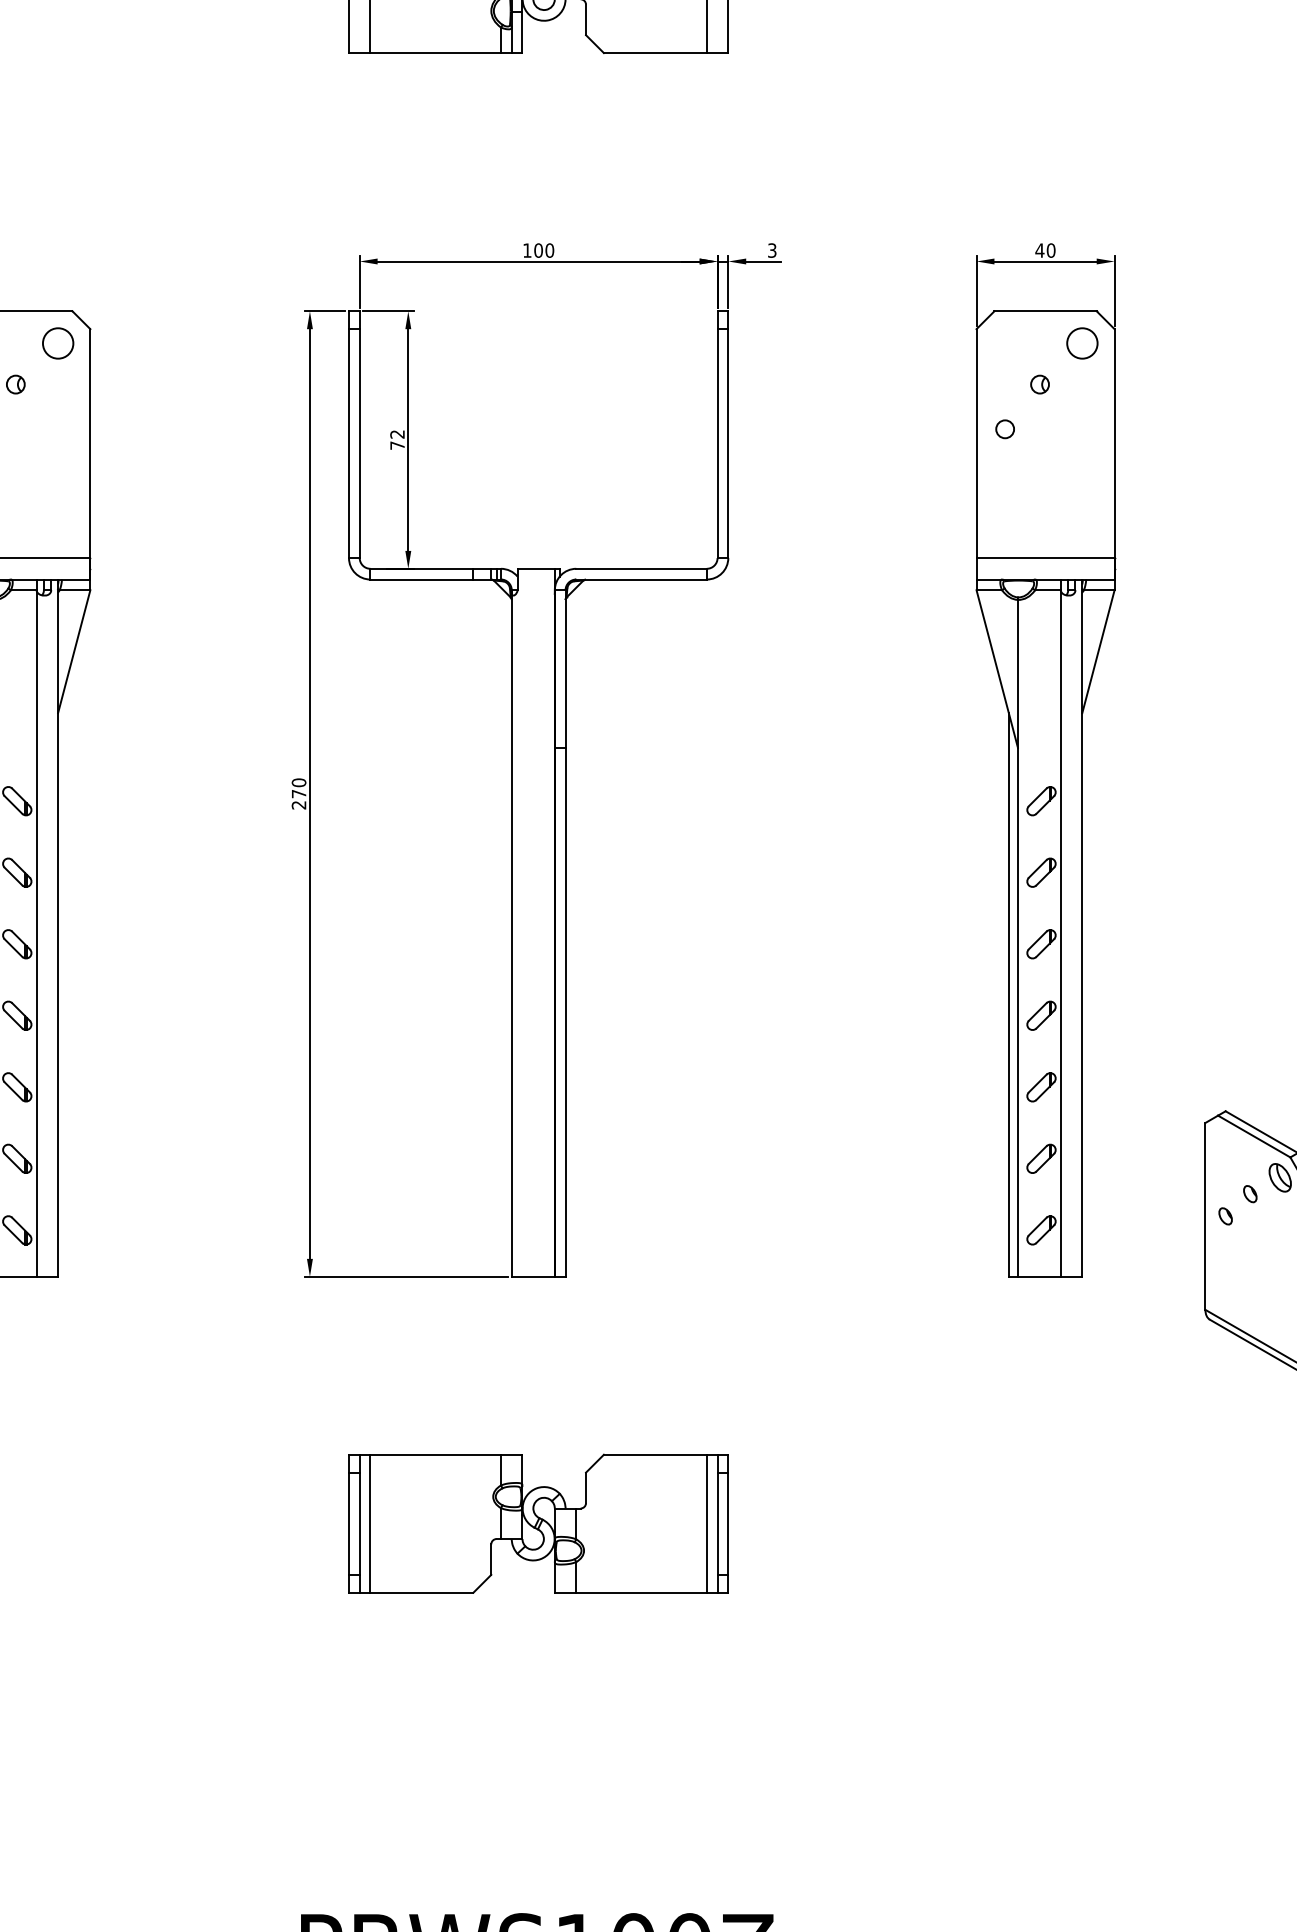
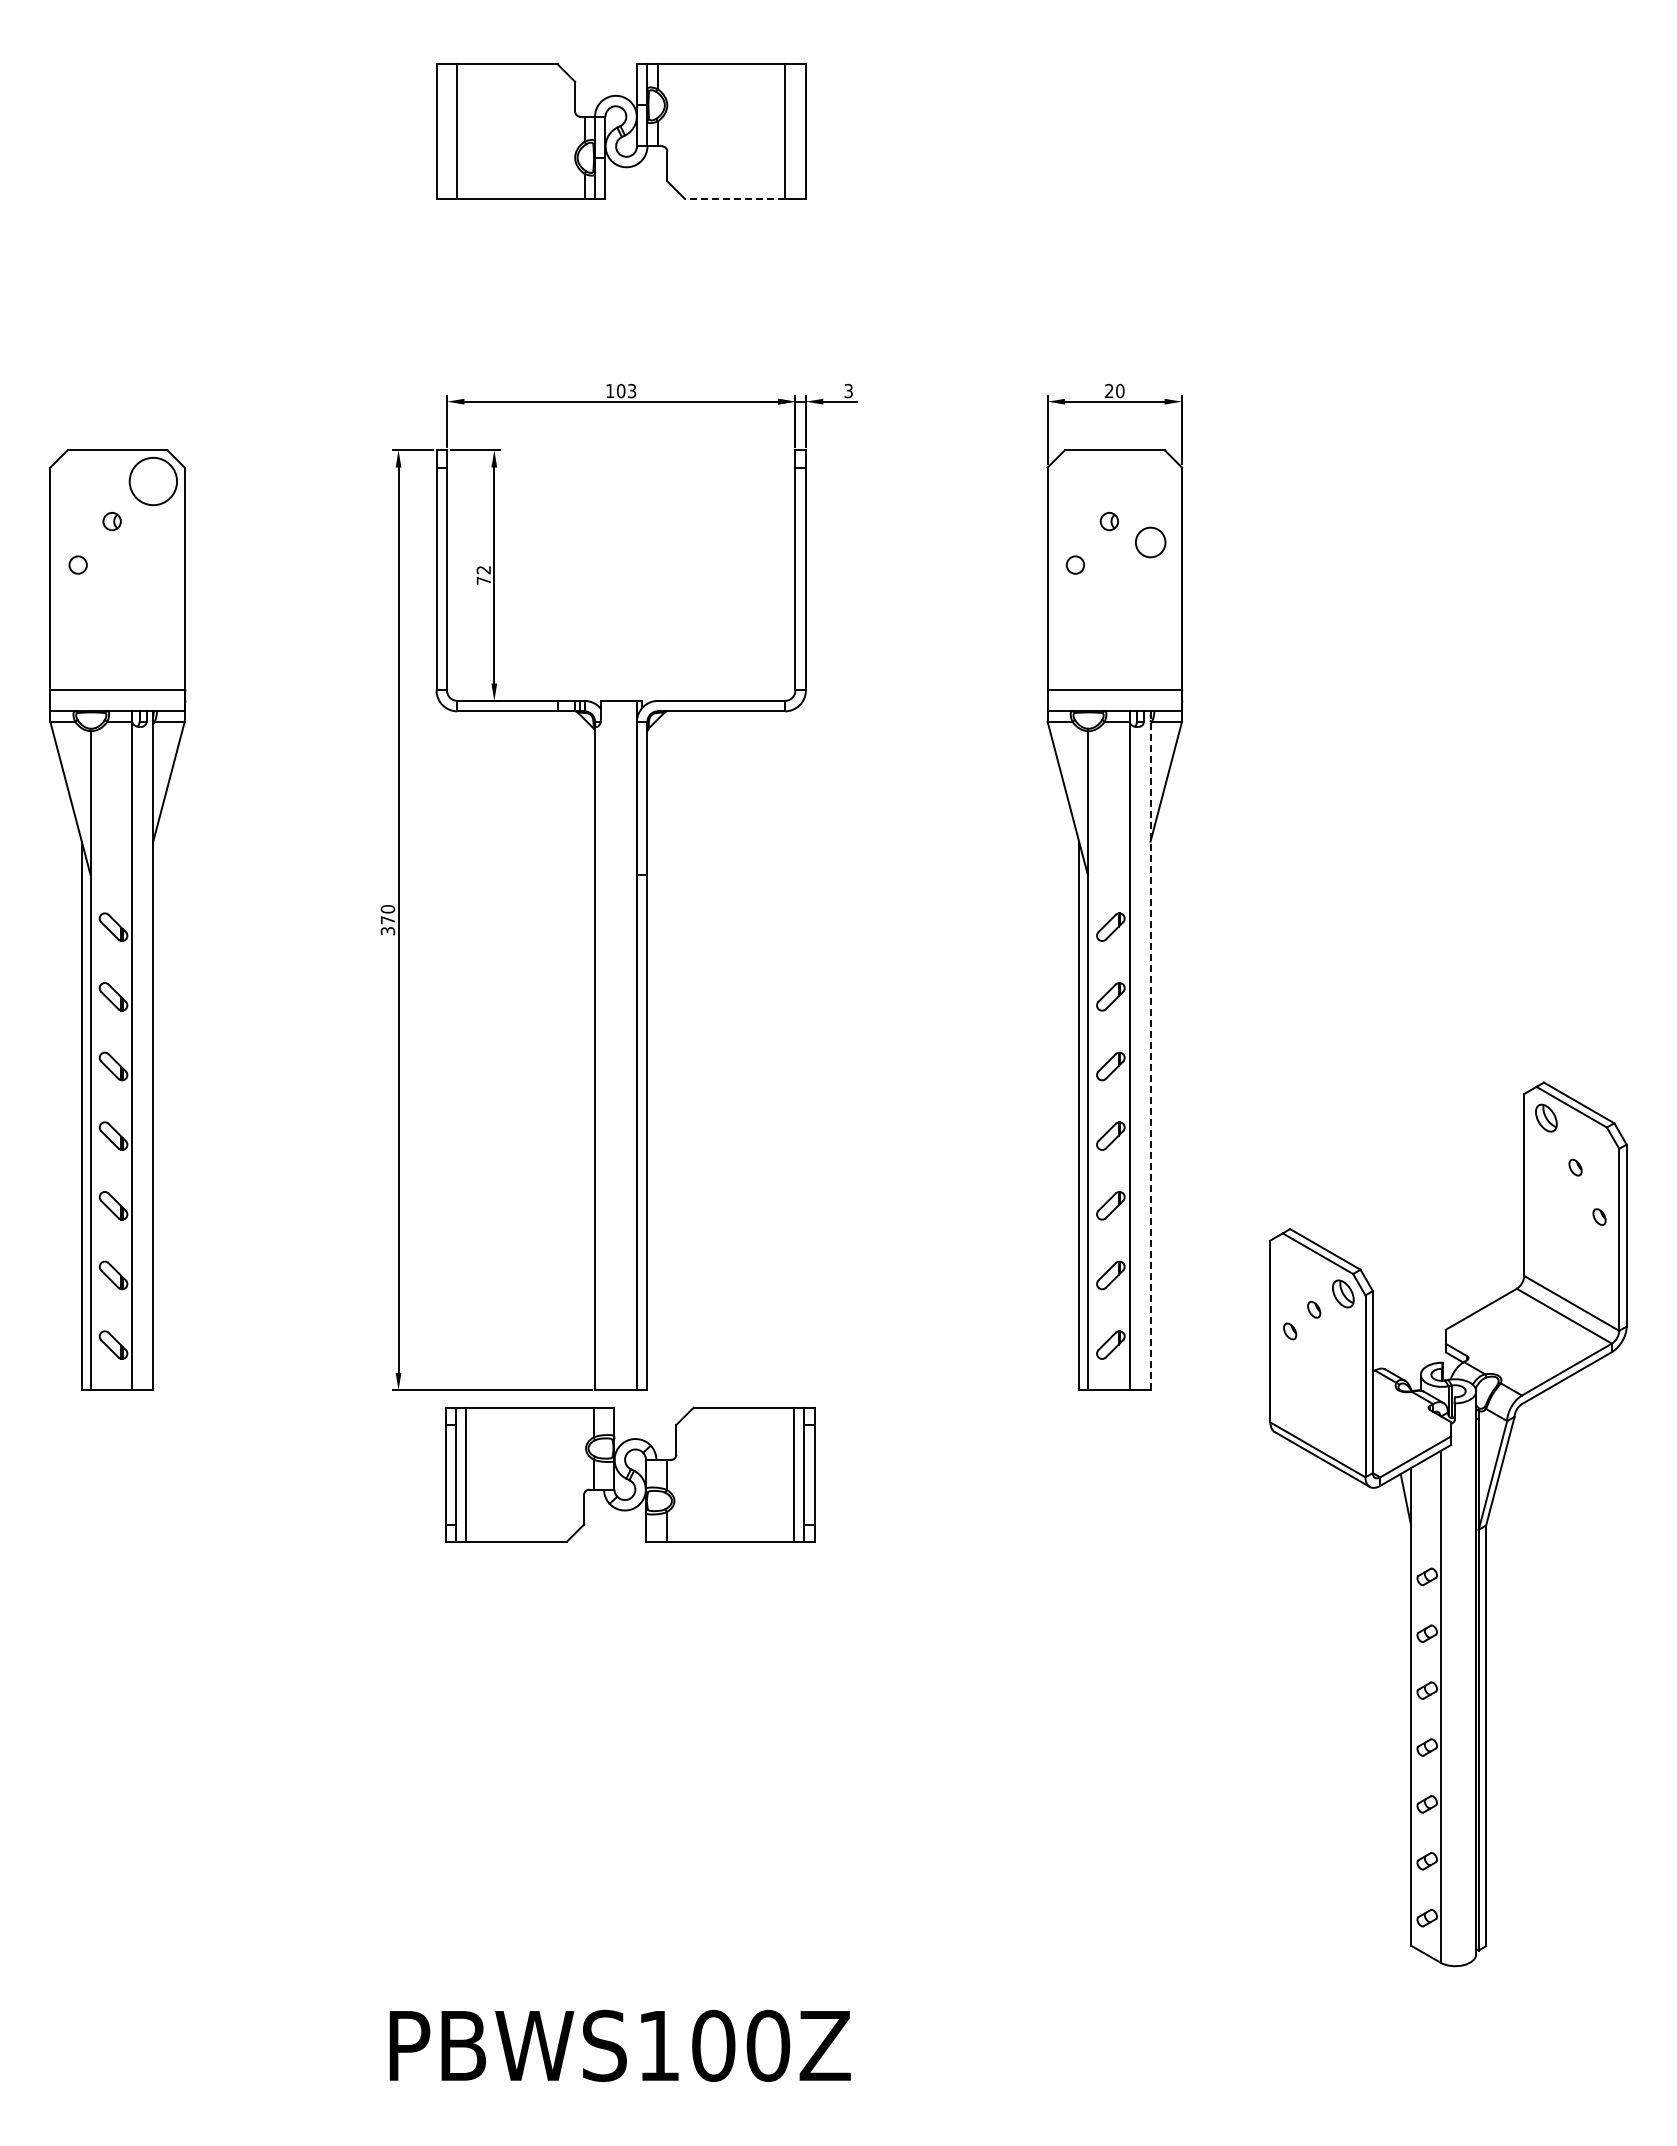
line: (654, 52) -> (734, 198), solid -> dashed
text: (1039, 250) -> (1108, 390), 40 -> 20
text: (549, 251) -> (631, 391), 100 -> 103
circle: (58, 343) -> (153, 481), size x1.6
circle: (1082, 343) -> (1150, 542), moved
text: (299, 805) -> (388, 931), 270 -> 370
line: (1082, 927) -> (1150, 1050), solid -> dashed
part: (538, 1523) -> (630, 1474), moved

